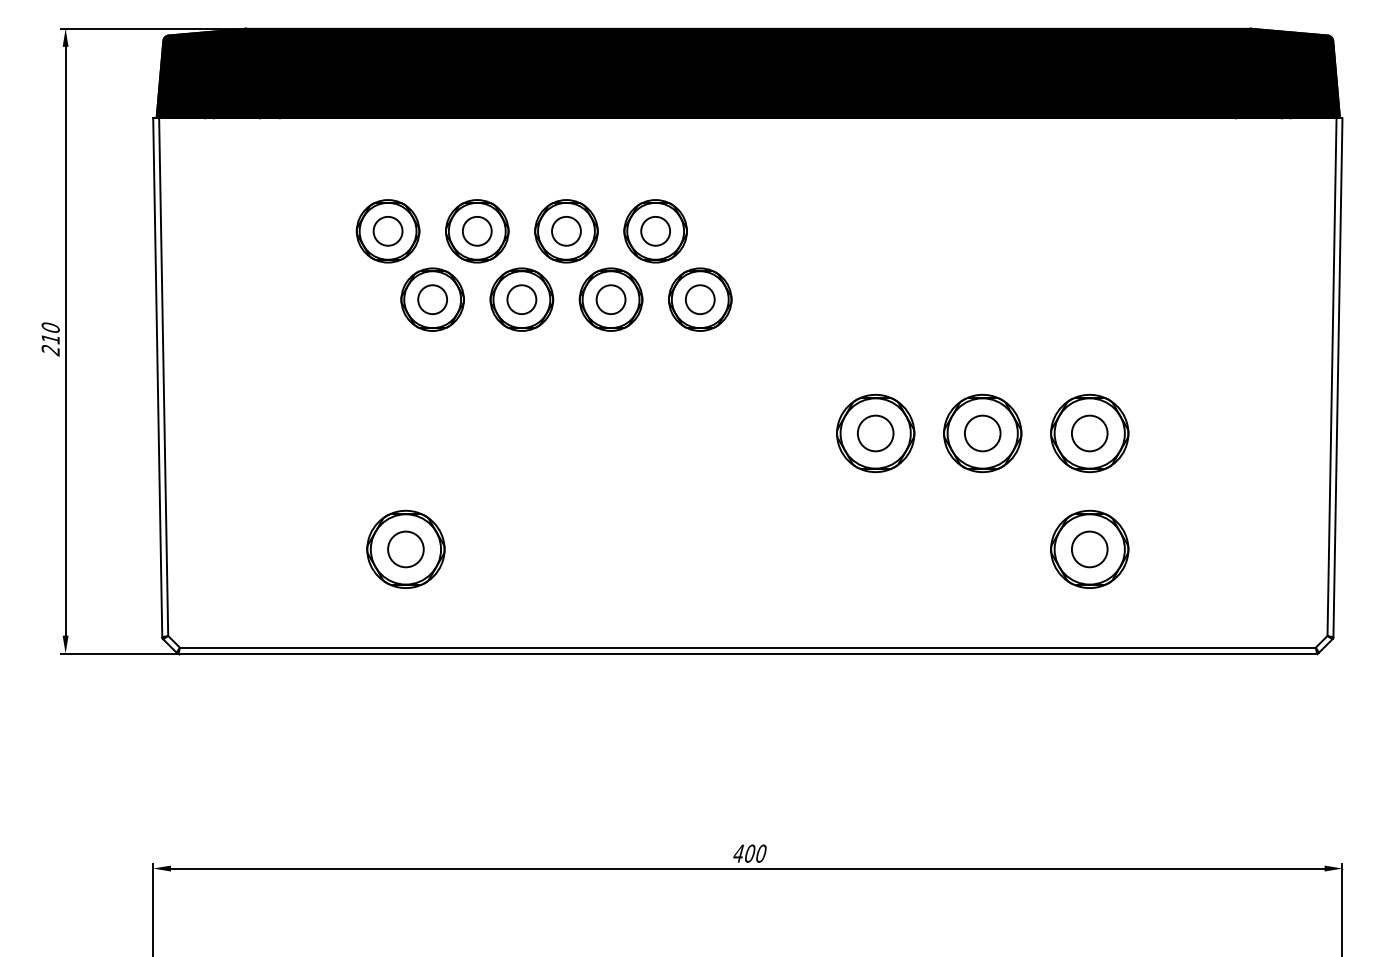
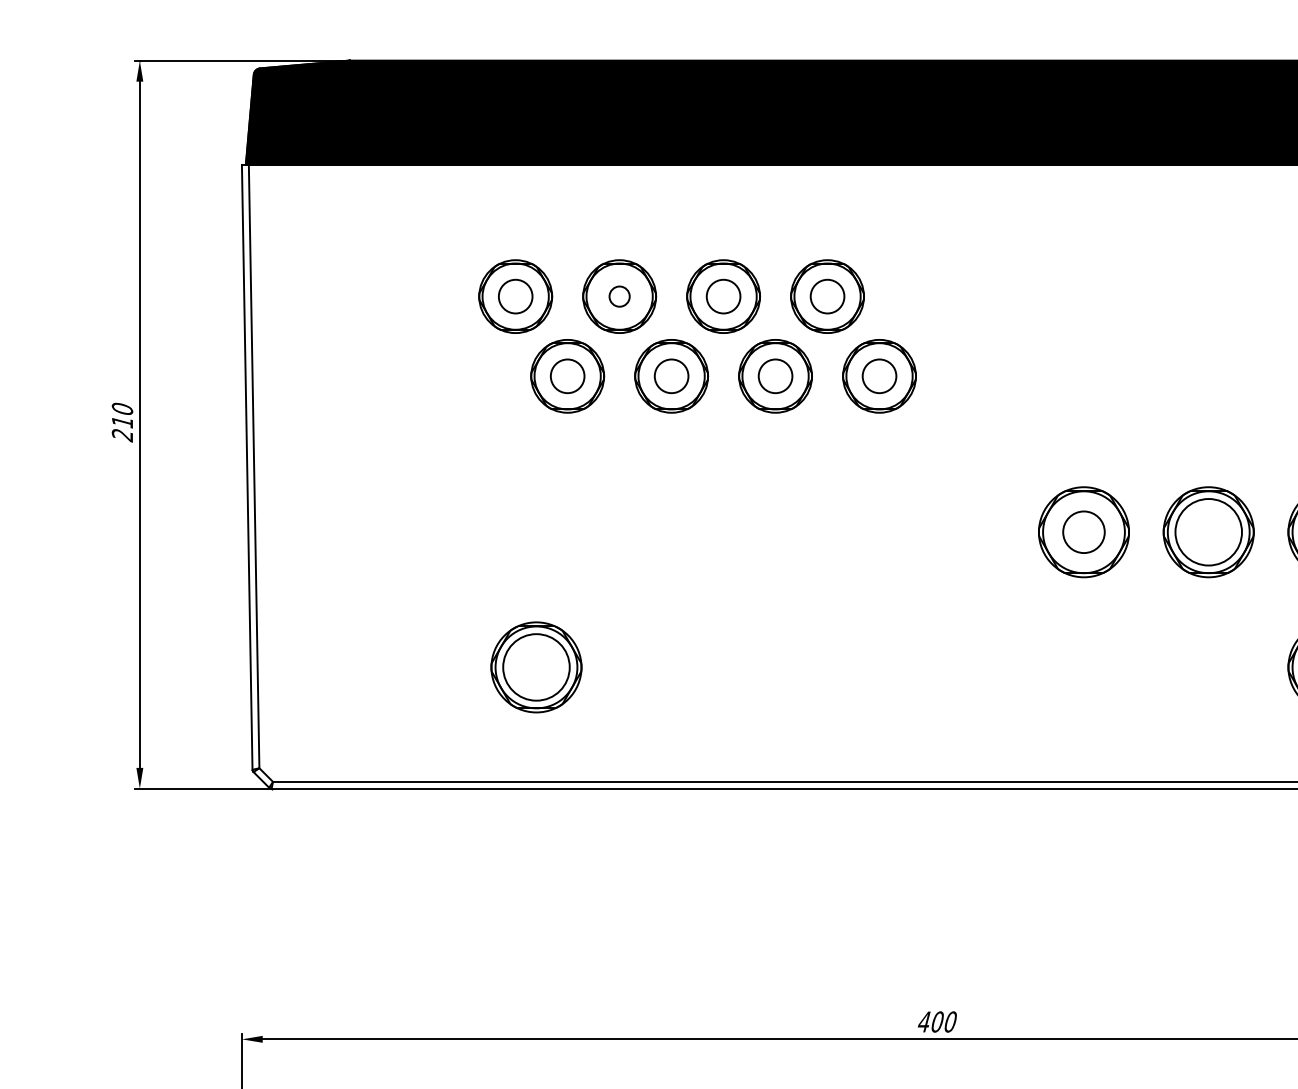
circle: (476, 230) -> (618, 295), size x0.6
circle: (982, 433) -> (1208, 532), size x1.6
circle: (405, 549) -> (535, 667), size x1.6

